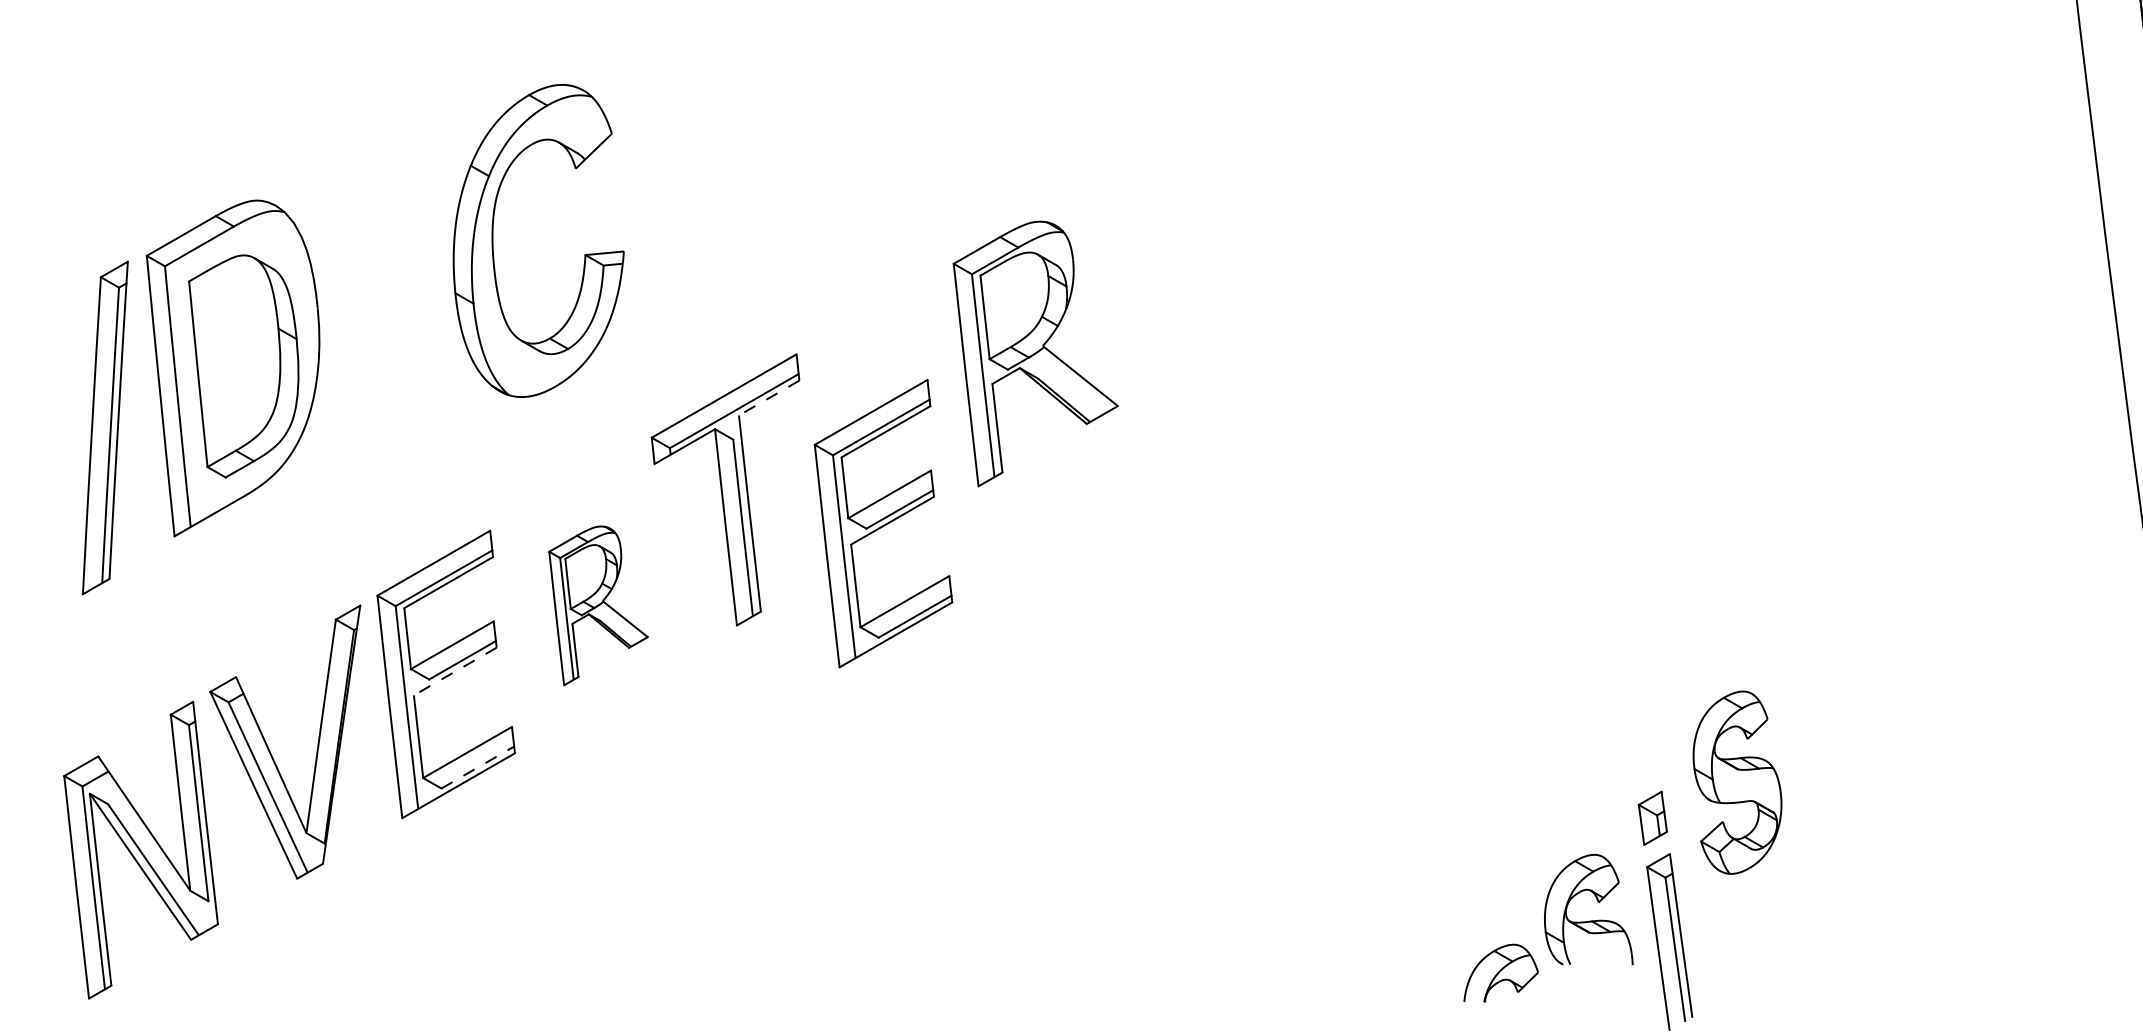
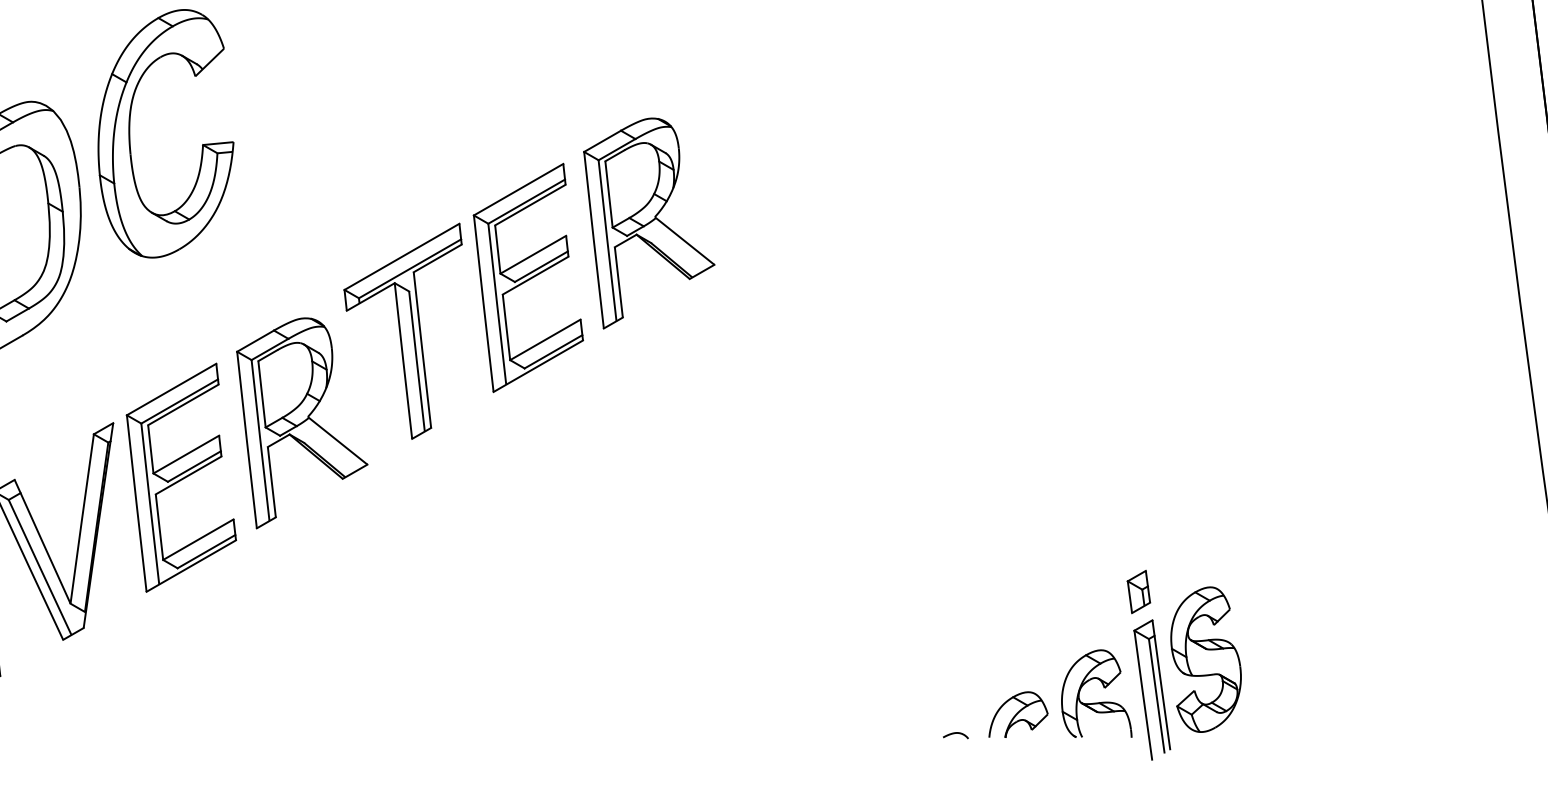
part: (493, 240) -> (130, 133), moved
line: (769, 398) -> (437, 258), dashed -> solid
part: (883, 523) -> (528, 277), moved
part: (598, 605) -> (302, 423), size x1.67
line: (455, 671) -> (188, 475), dashed -> solid
line: (477, 767) -> (206, 551), dashed -> solid
part: (1737, 782) -> (1206, 659), moved
part: (1589, 920) -> (1097, 702), moved
curve: (1421, 997) -> (955, 734), added

